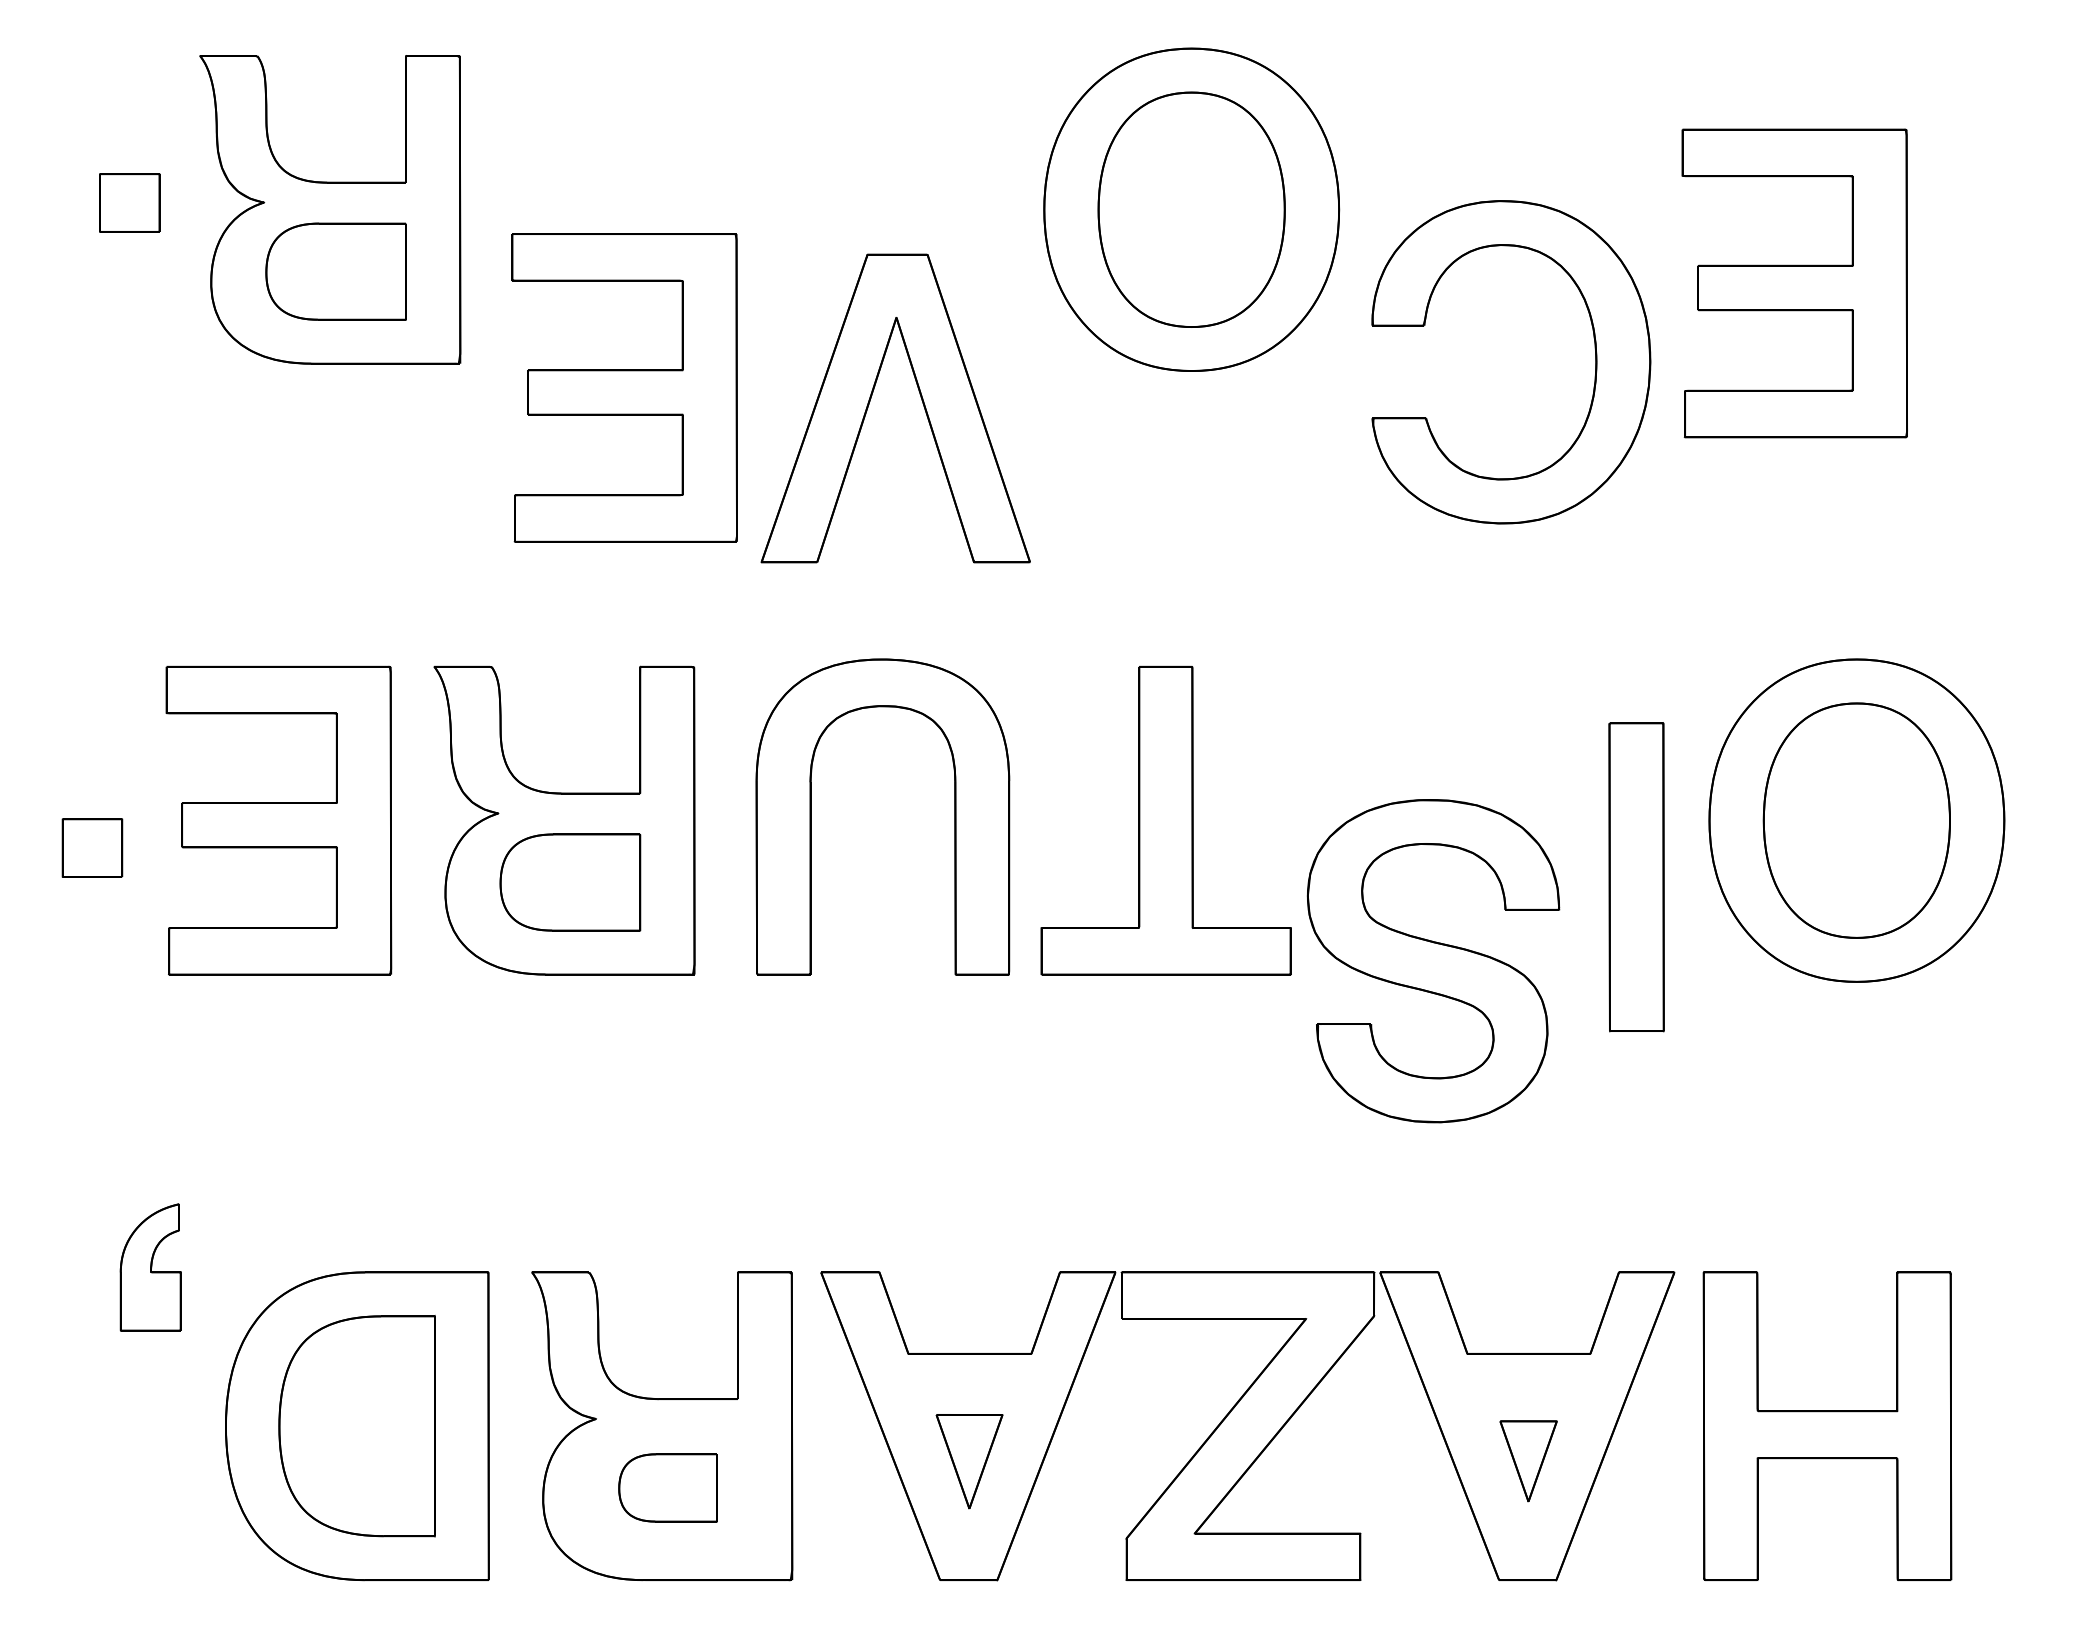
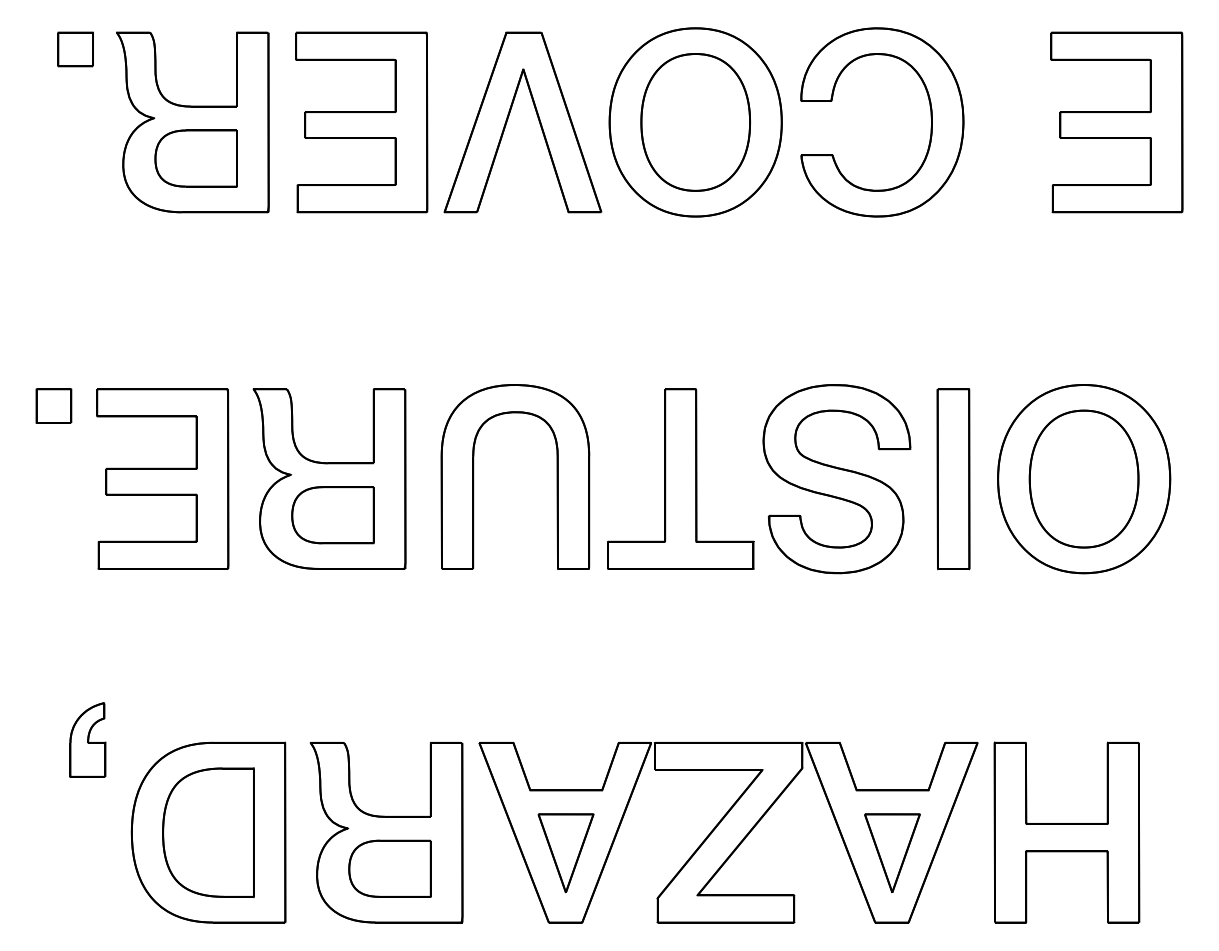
part: (129, 203) -> (75, 49), moved
part: (1794, 283) -> (1116, 122), moved
part: (1593, 353) -> (930, 117), moved
part: (624, 388) -> (361, 122), moved
part: (872, 398) -> (509, 116), moved
part: (91, 847) -> (53, 405), moved
part: (1636, 877) -> (953, 479), moved
part: (1432, 961) -> (836, 479), moved
part: (1528, 1460) -> (892, 852), size x1.67
part: (968, 1461) -> (565, 853), size x1.43
part: (667, 1487) -> (389, 868), size x1.43

